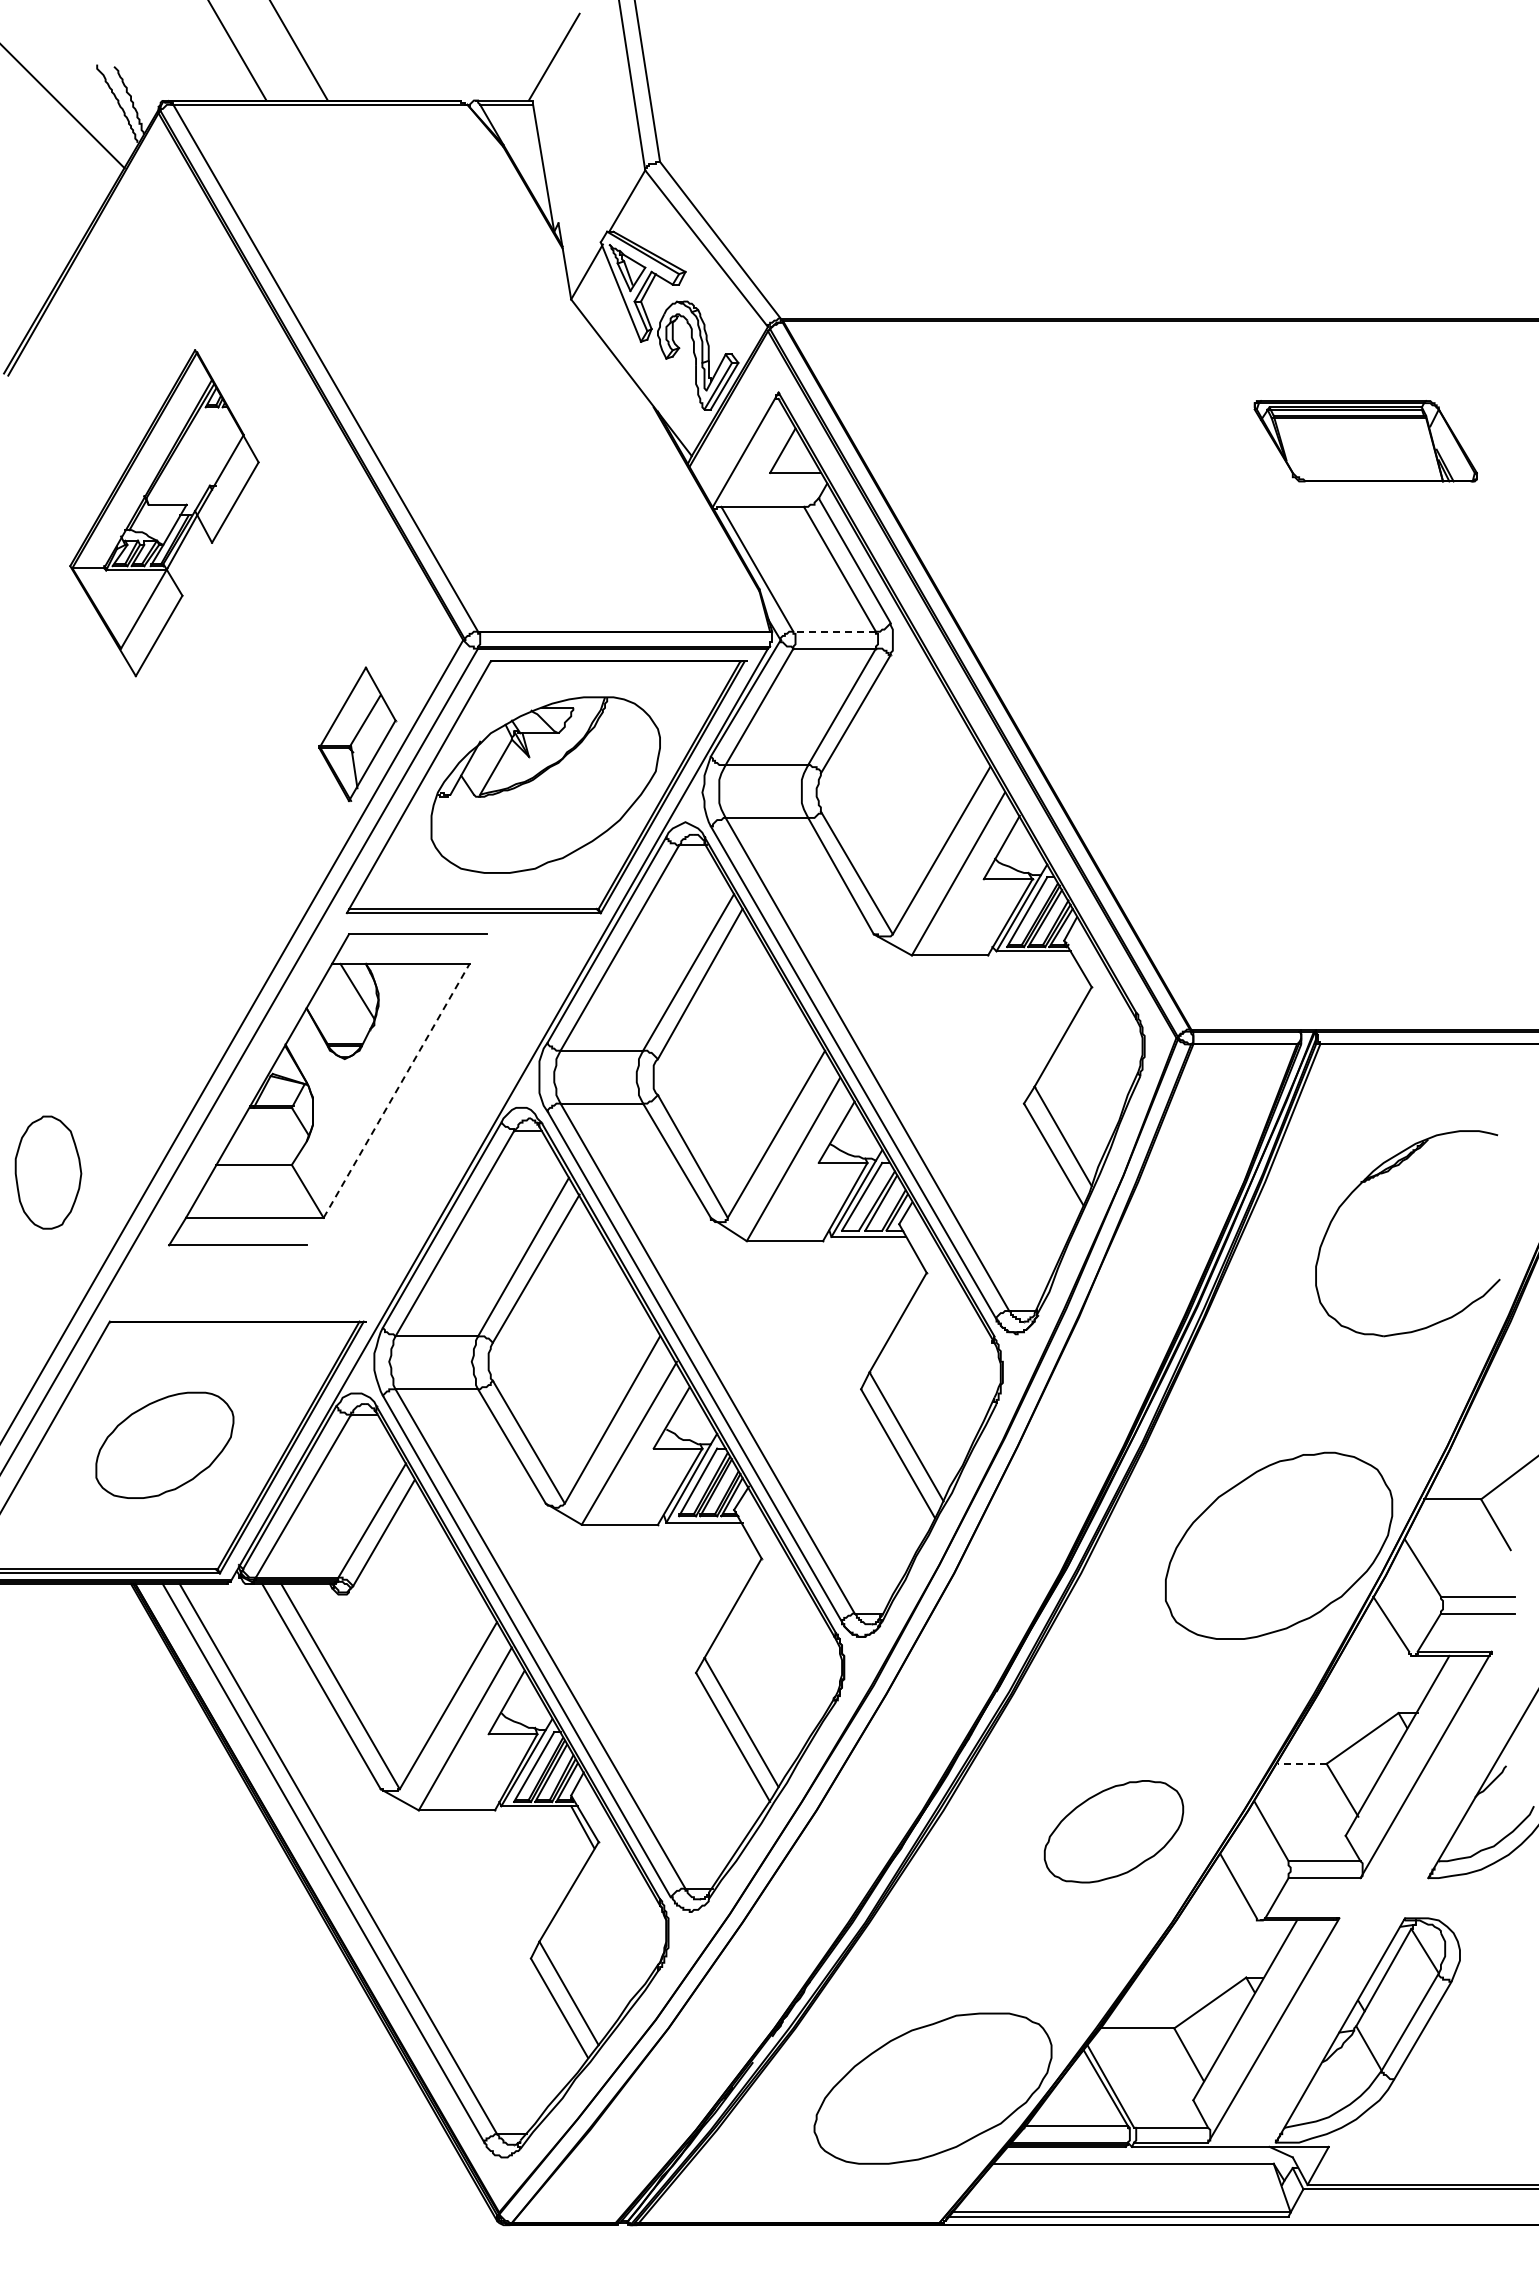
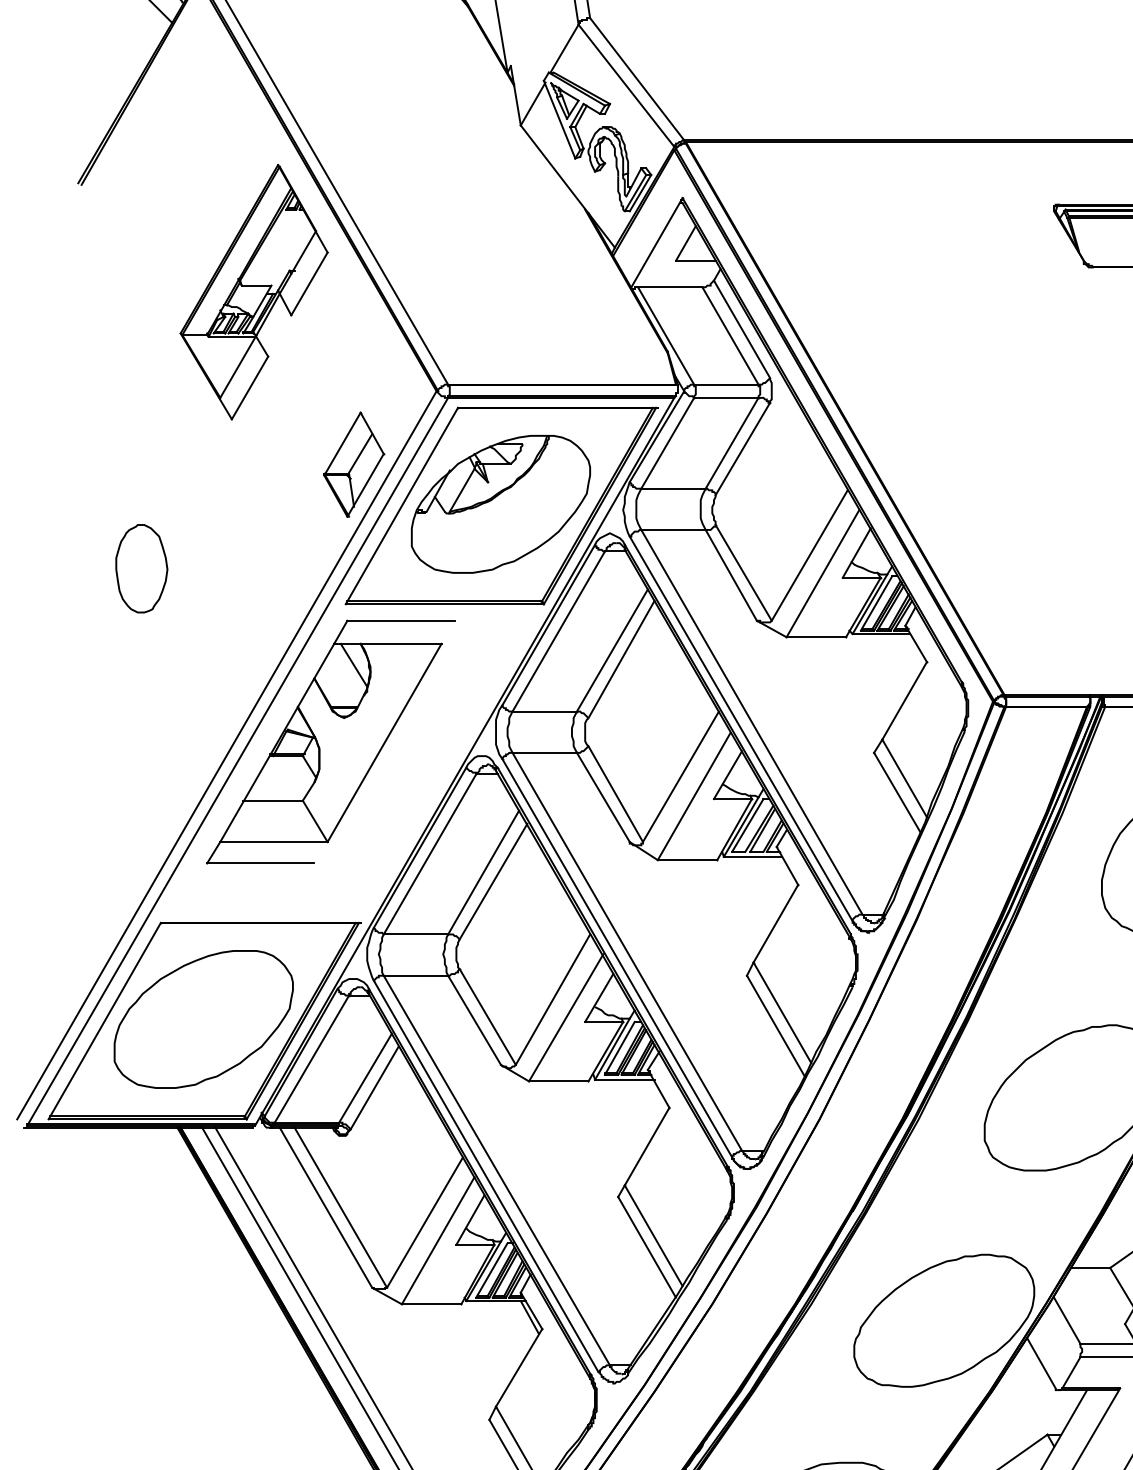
part: (164, 513) -> (254, 292), moved
line: (834, 631) -> (726, 384), dashed -> solid
line: (396, 1090) -> (384, 742), dashed -> solid
part: (48, 1172) -> (141, 568), moved
part: (164, 1445) -> (203, 1019), size x1.67
line: (1301, 1763) -> (1090, 1267), dashed -> solid
part: (1113, 1831) -> (943, 1320), size x1.67

